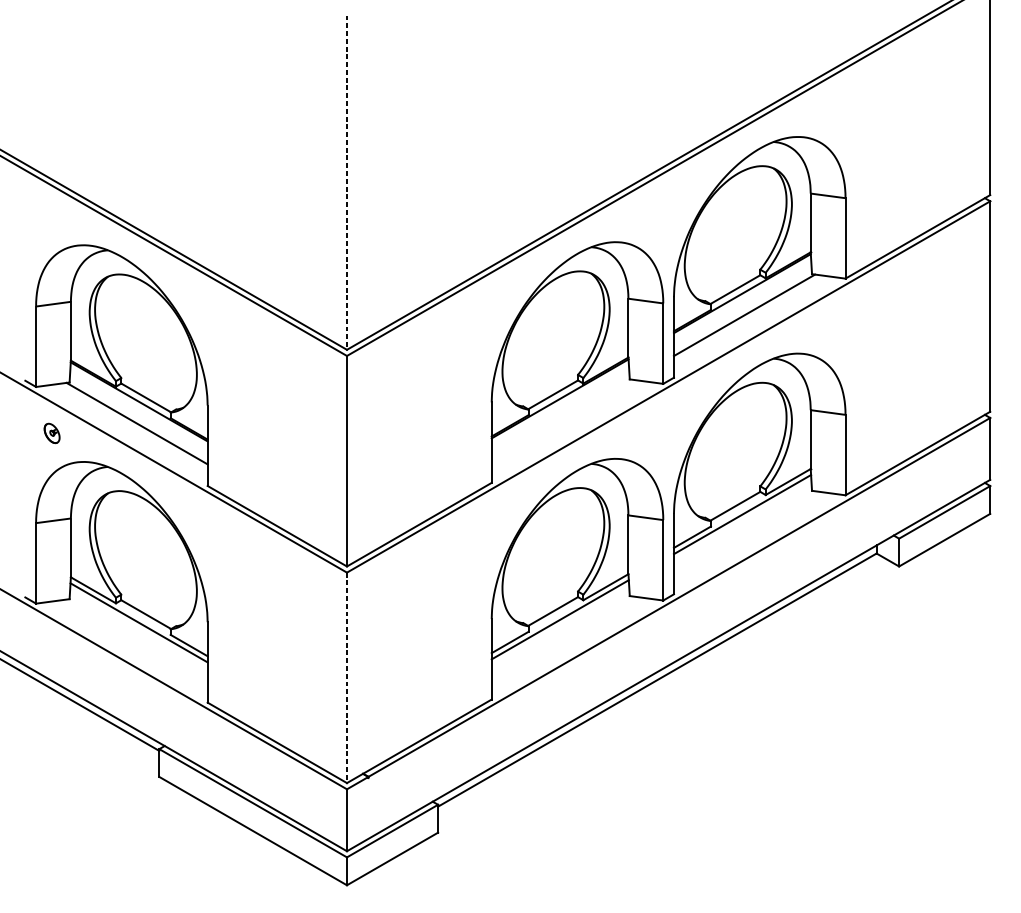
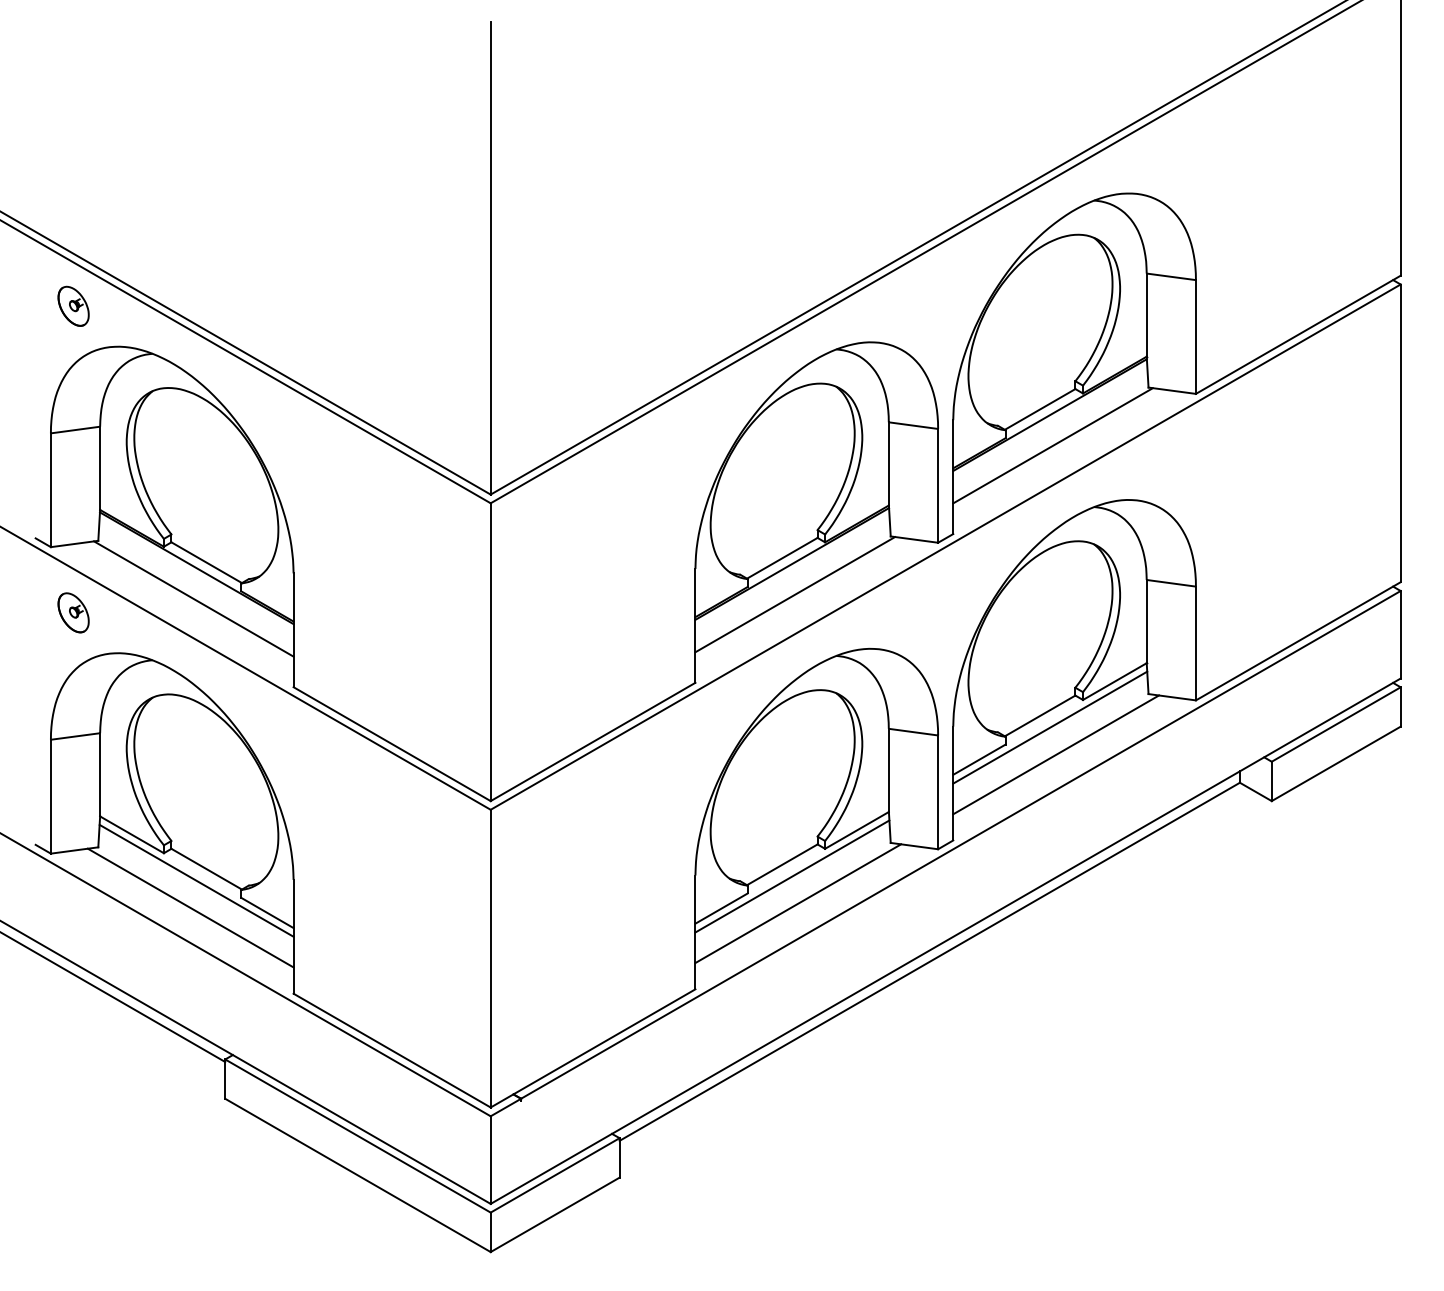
line: (346, 182) -> (490, 258), dashed -> solid
part: (52, 216) -> (73, 305), added
line: (562, 420) -> (795, 594), added
part: (52, 433) -> (73, 612), size x1.43
line: (746, 533) -> (1056, 754), added
line: (564, 638) -> (798, 903), added
line: (134, 641) -> (190, 907), added
line: (346, 677) -> (490, 958), dashed -> solid

